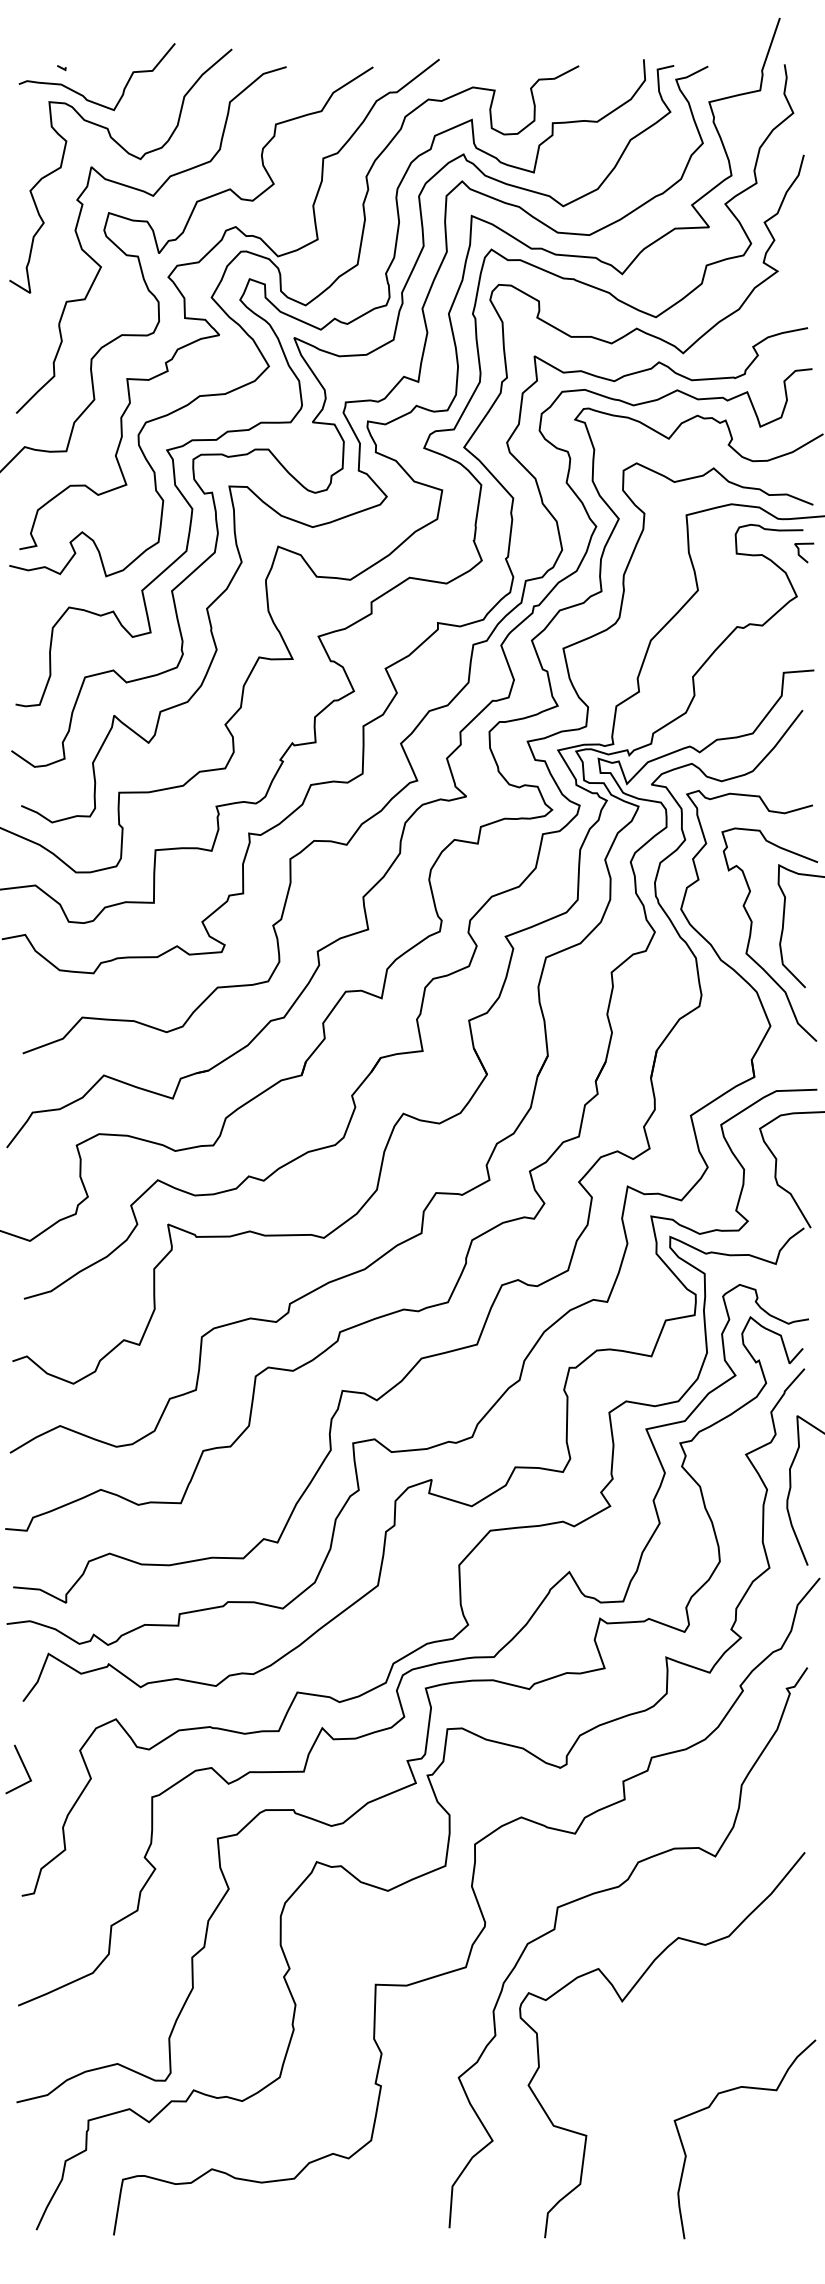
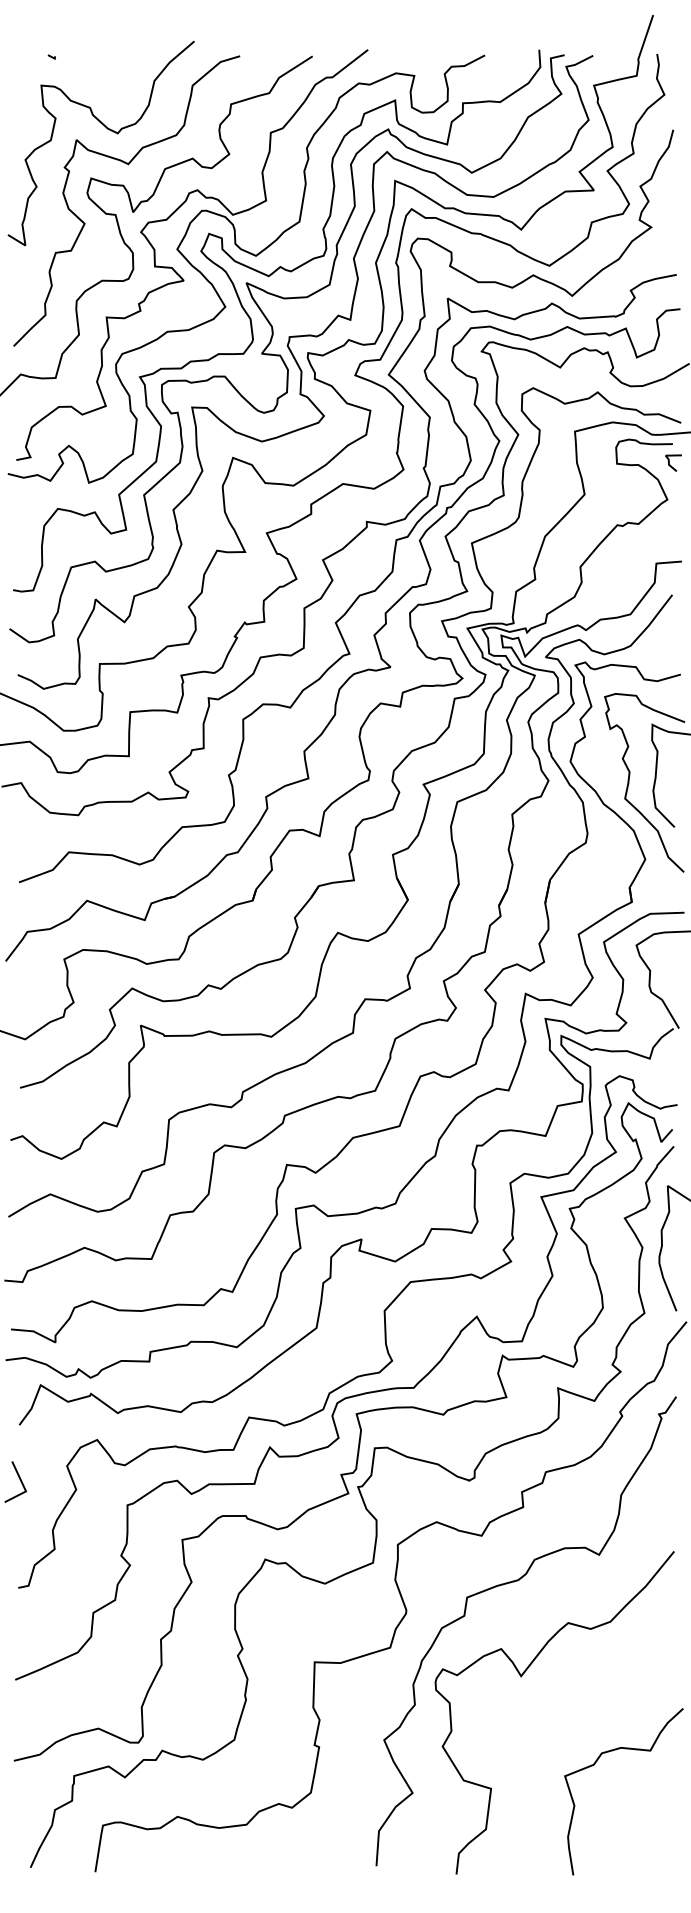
curve: (82, 94) -> (69, 79), removed

